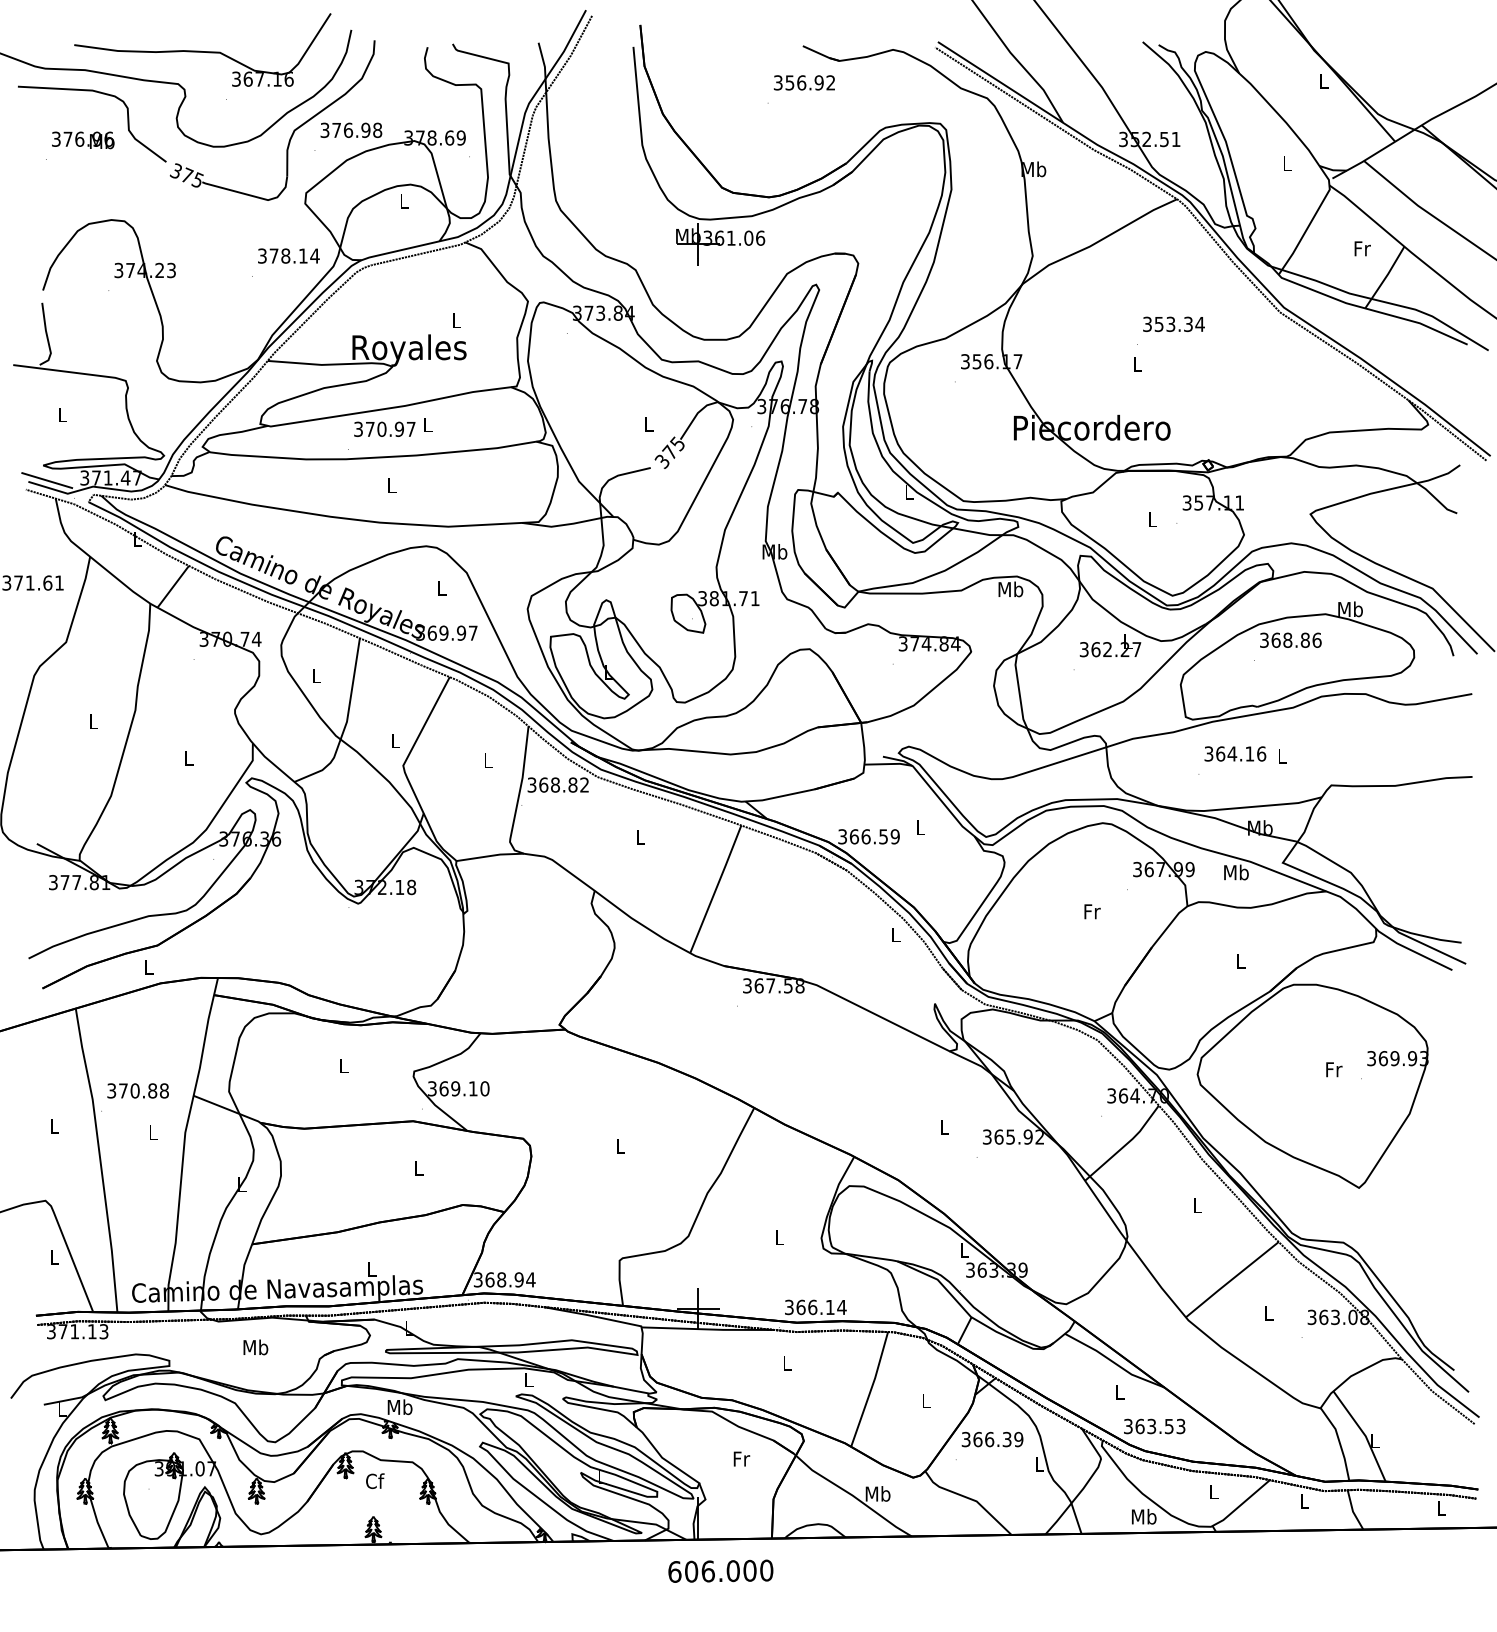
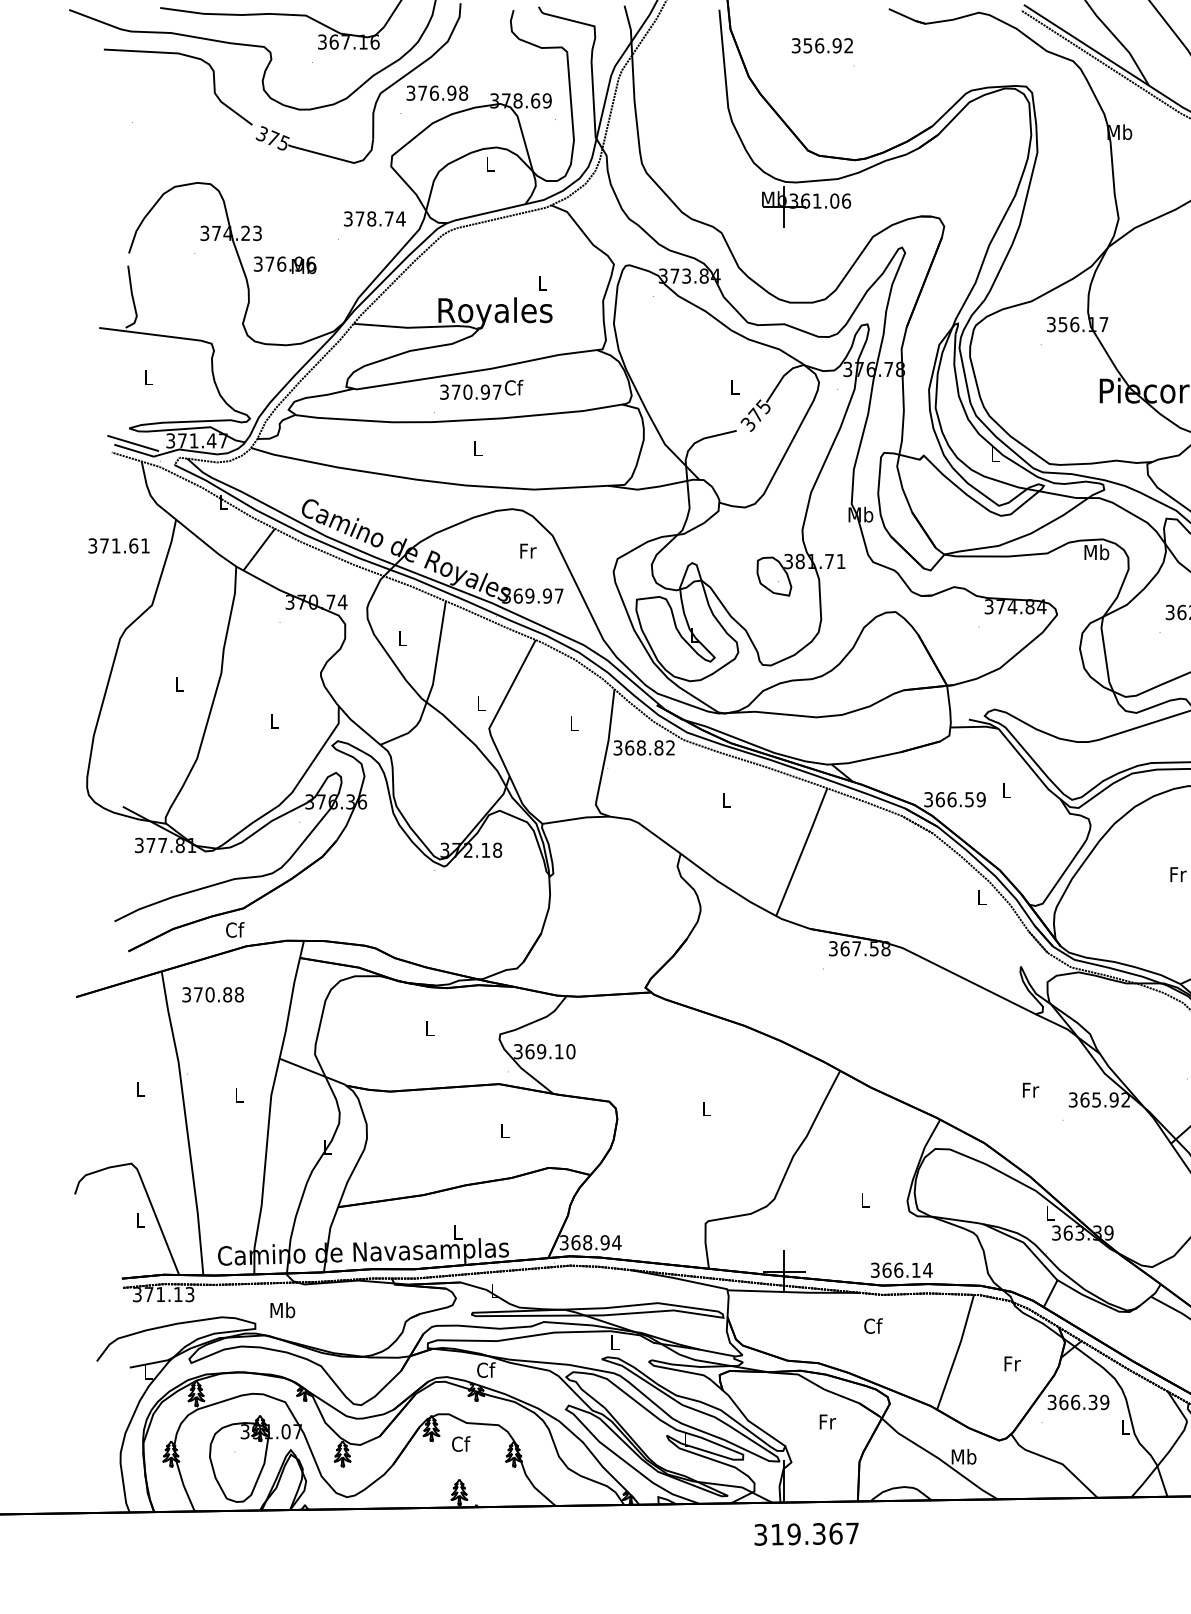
text: (804, 82) -> (822, 45), moved
text: (83, 140) -> (285, 265), moved
text: (303, 255) -> (389, 218), 378.14 -> 378.74
text: (428, 424) -> (514, 387), L -> Cf
text: (442, 587) -> (528, 550), L -> Fr
text: (149, 966) -> (235, 929), L -> Cf
text: (137, 1090) -> (212, 994), moved
text: (945, 1127) -> (1031, 1090), L -> Fr
text: (255, 1347) -> (282, 1310), moved
text: (787, 1363) -> (873, 1326), L -> Cf
text: (926, 1400) -> (1012, 1363), L -> Fr
text: (399, 1407) -> (485, 1370), Mb -> Cf
text: (720, 1570) -> (806, 1533), 606.000 -> 319.367

